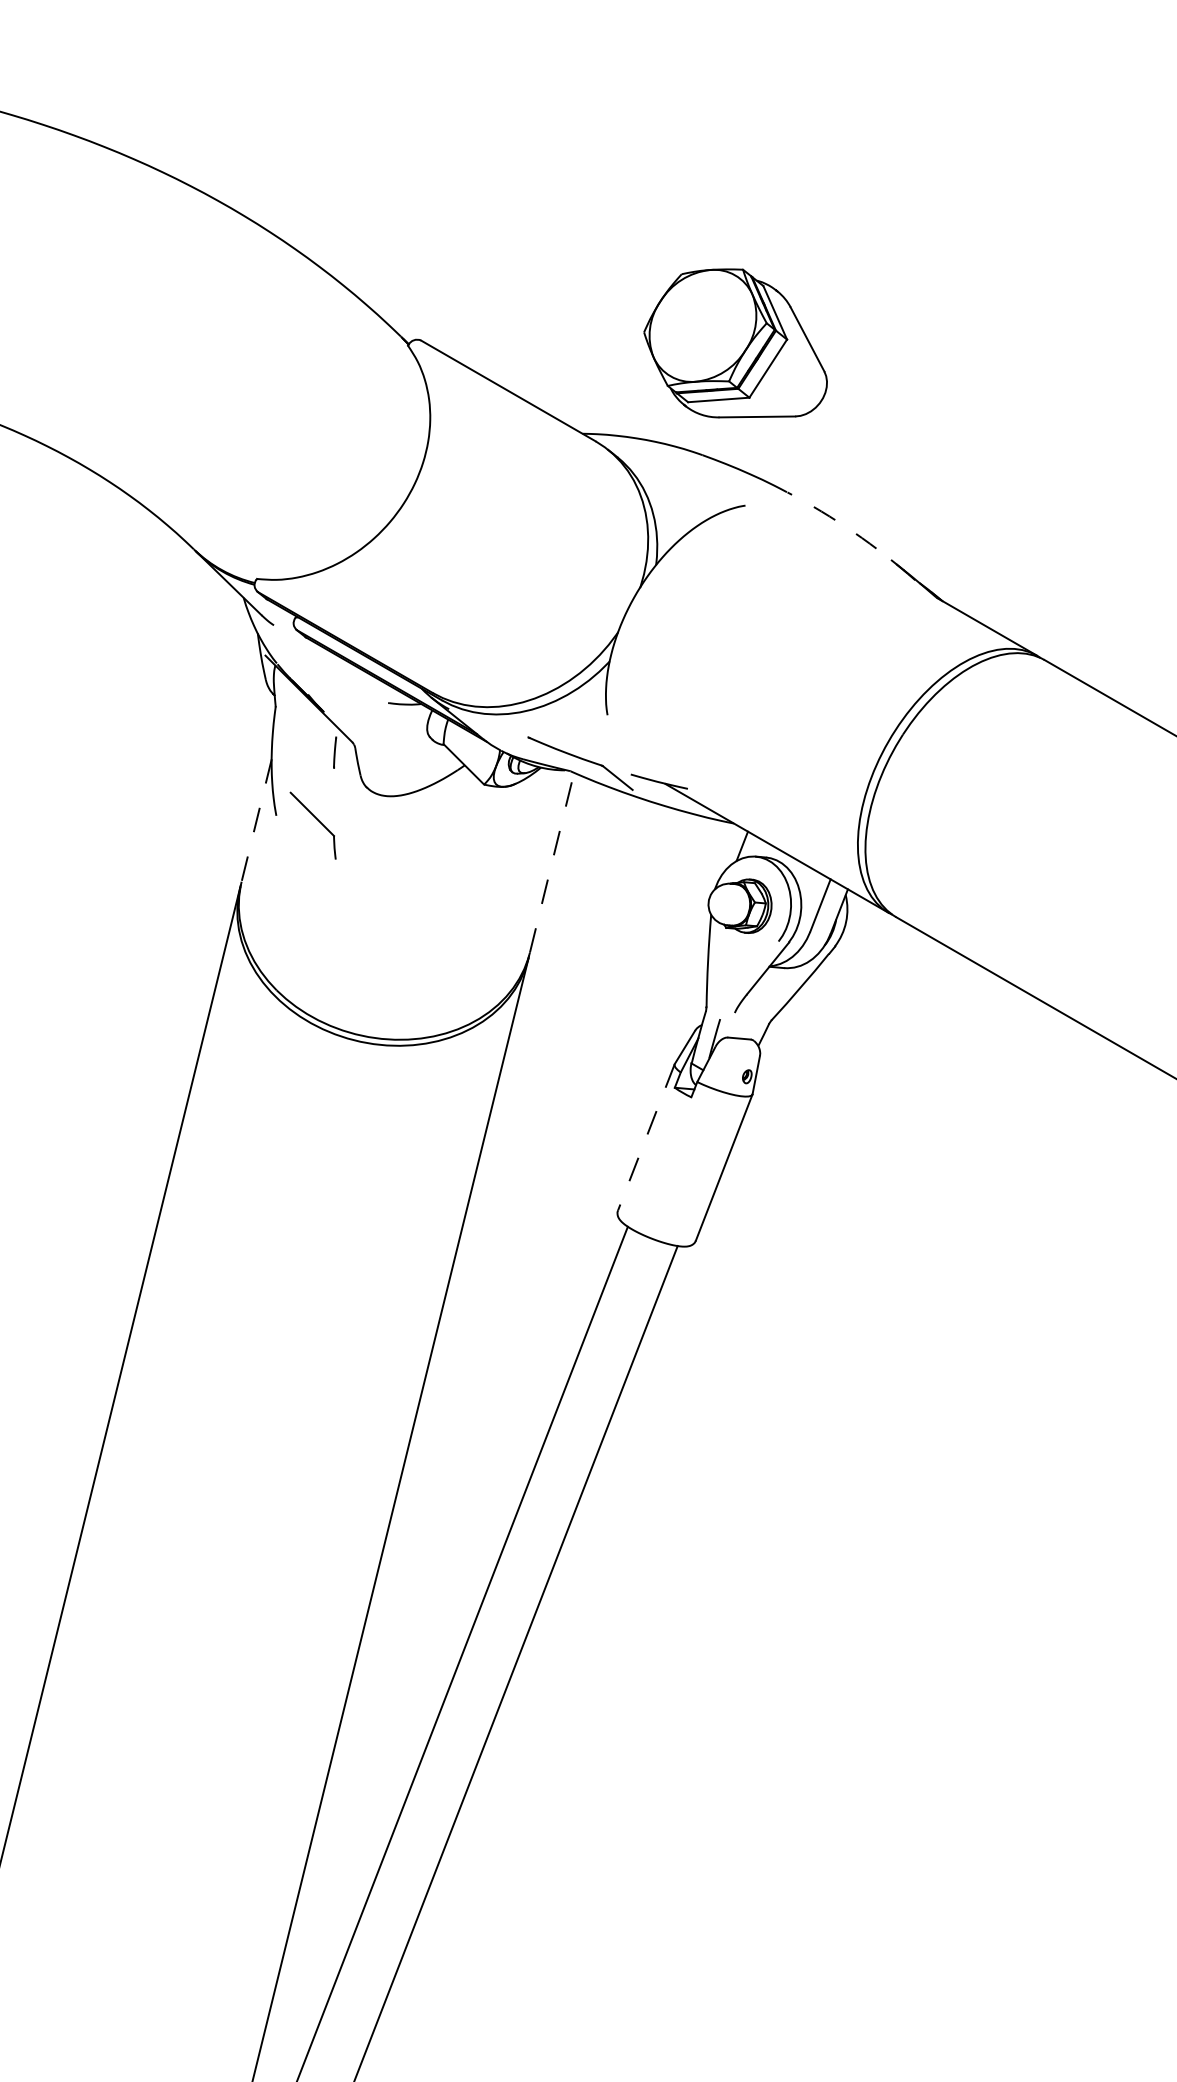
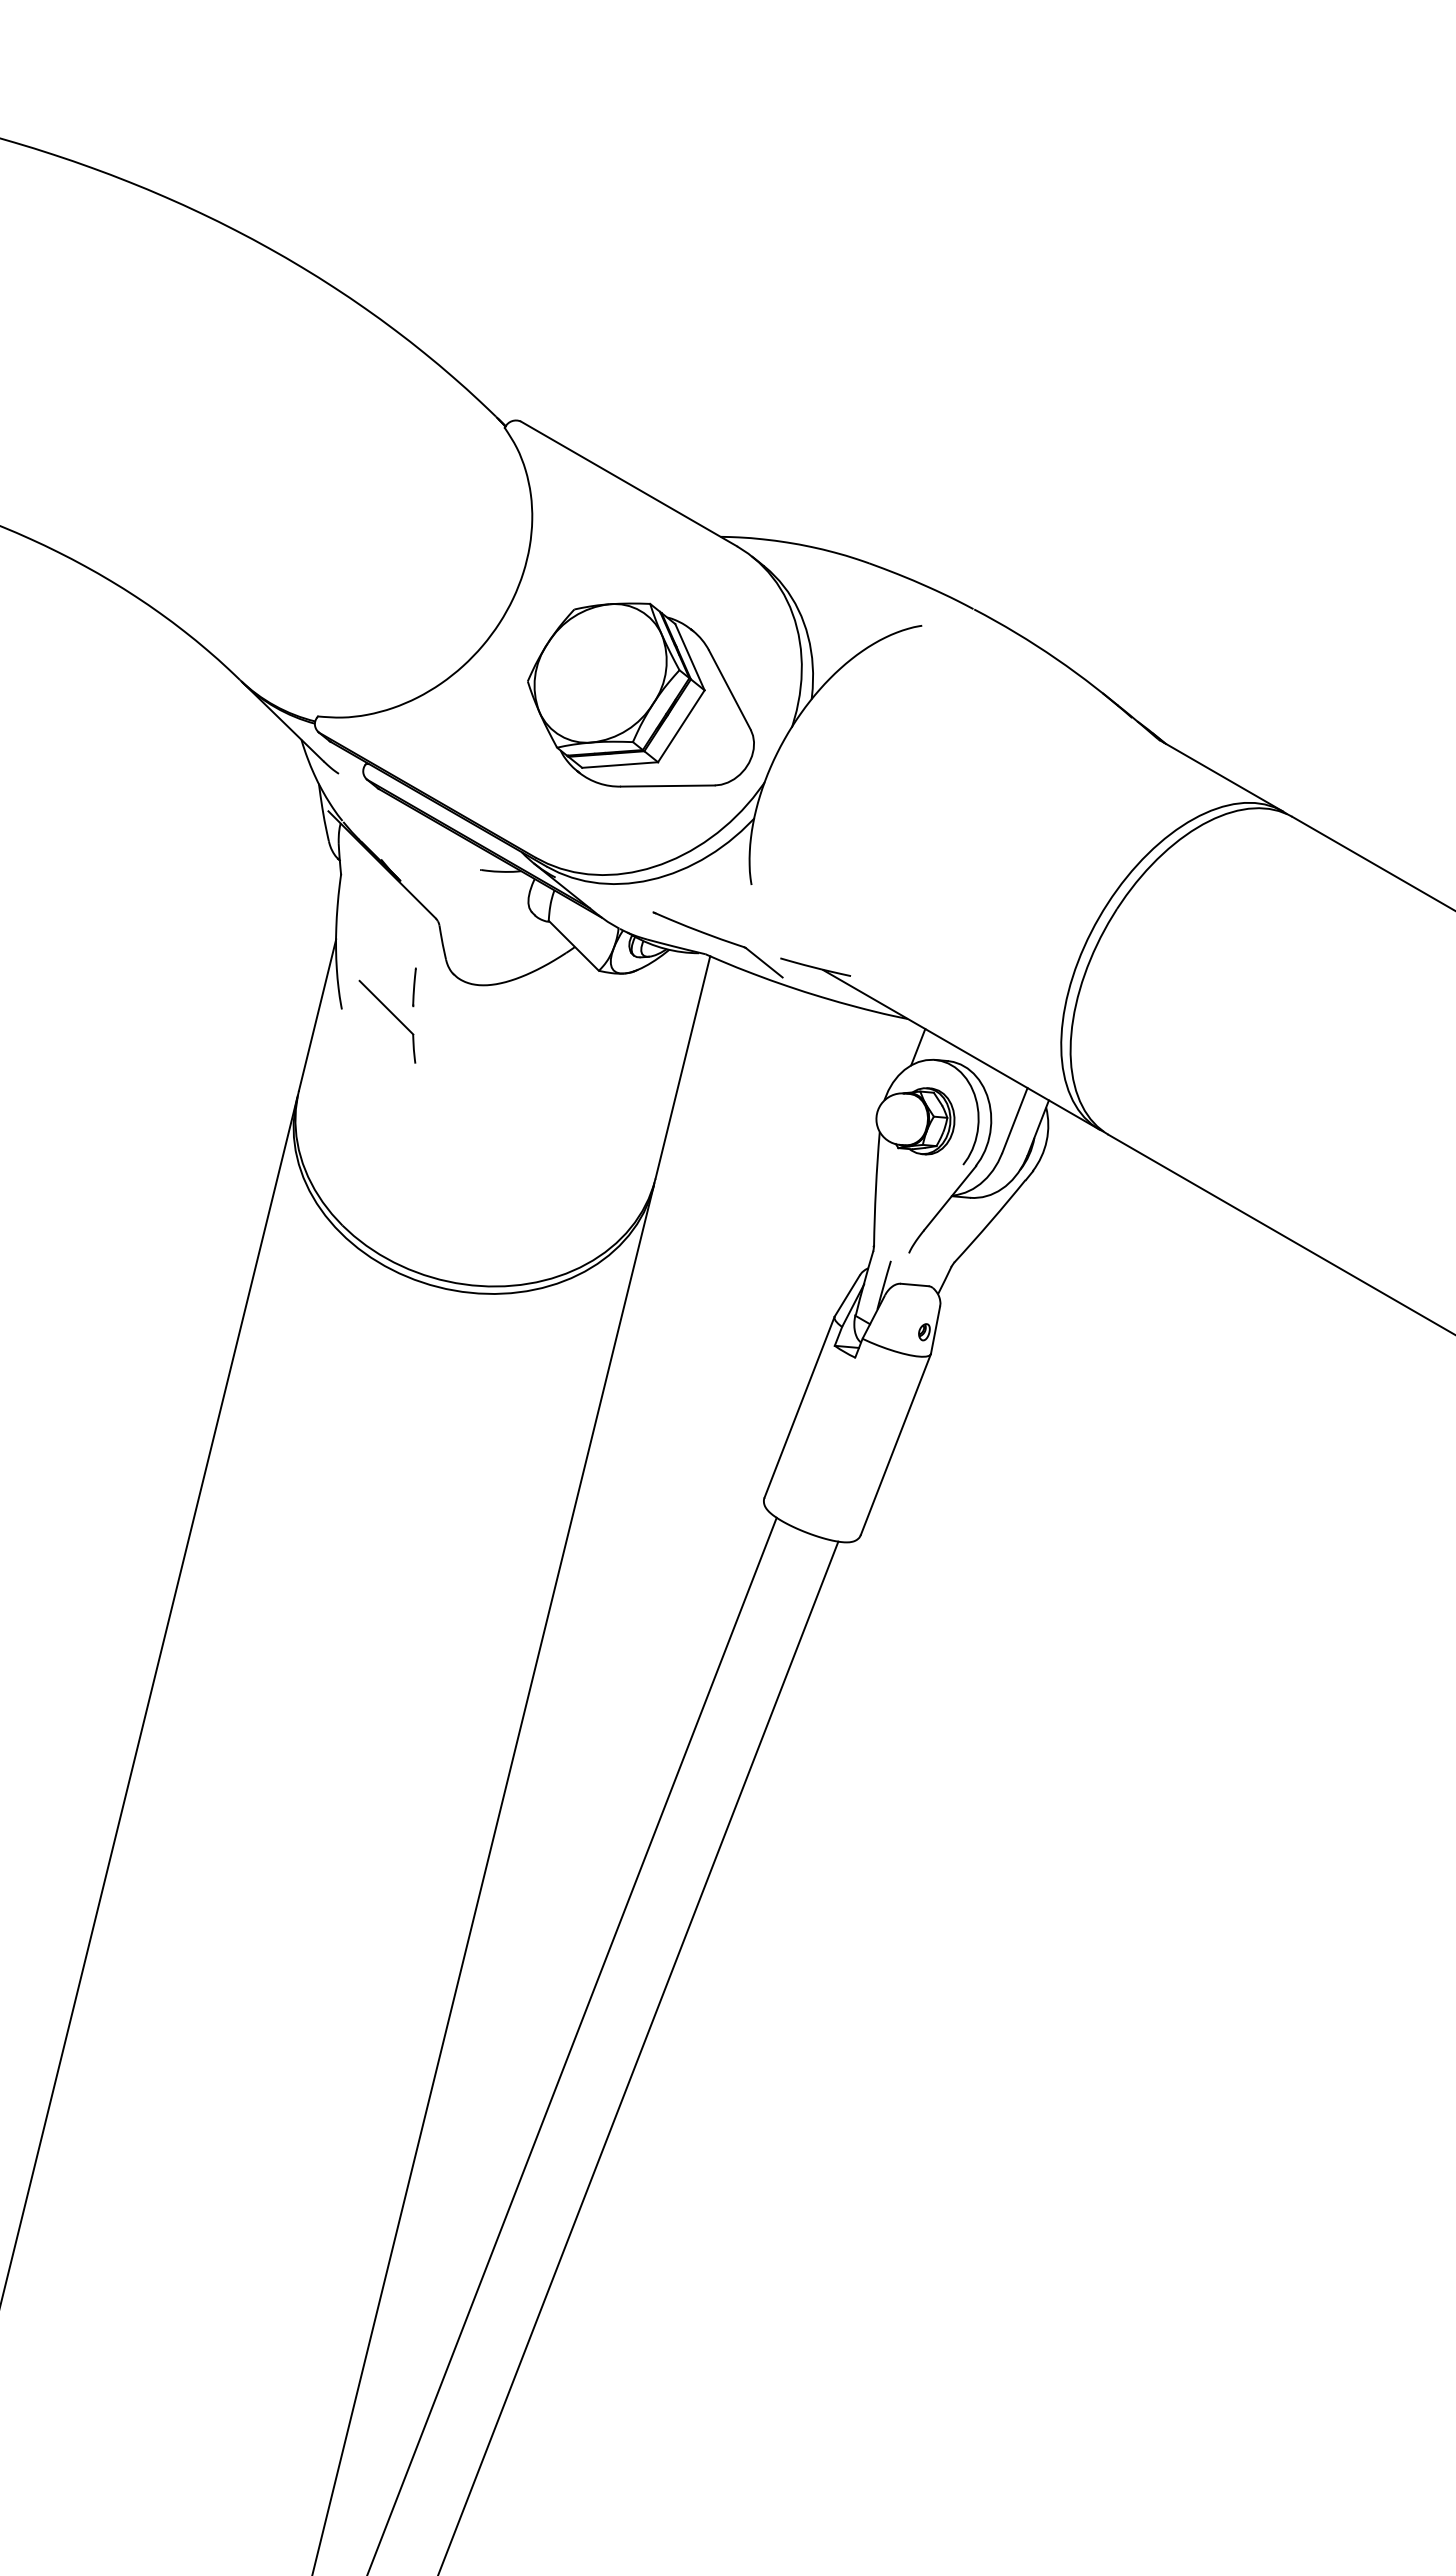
part: (735, 342) -> (640, 694), moved
arc: (854, 532) -> (1056, 658), dashed -> solid
line: (335, 752) -> (414, 987), moved
line: (256, 820) -> (317, 1015), dashed -> solid
line: (552, 861) -> (683, 1066), dashed -> solid
line: (646, 1137) -> (799, 1407), dashed -> solid

